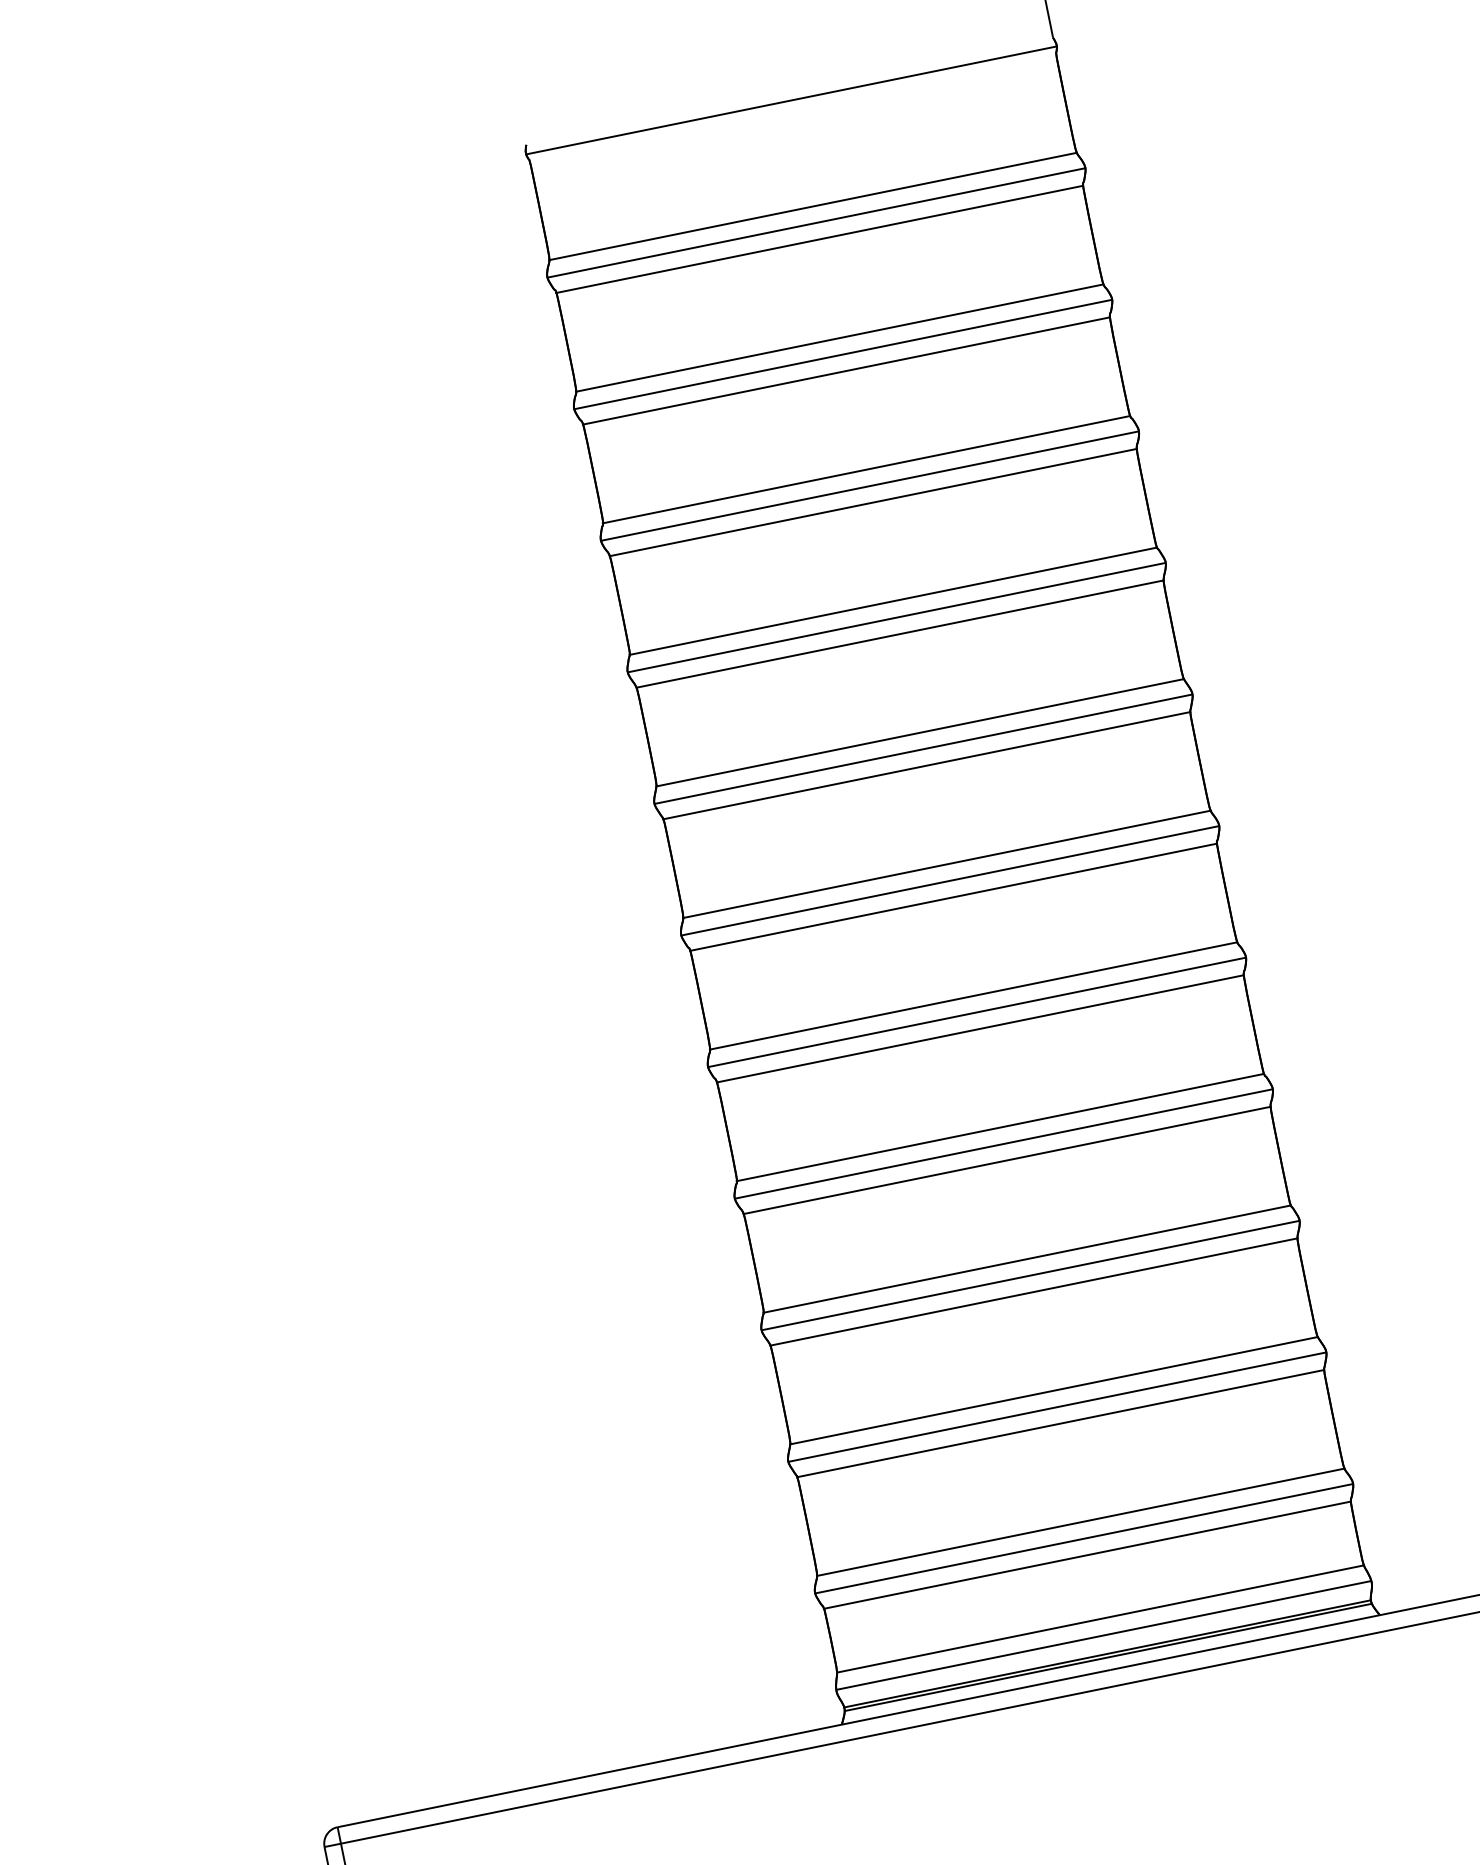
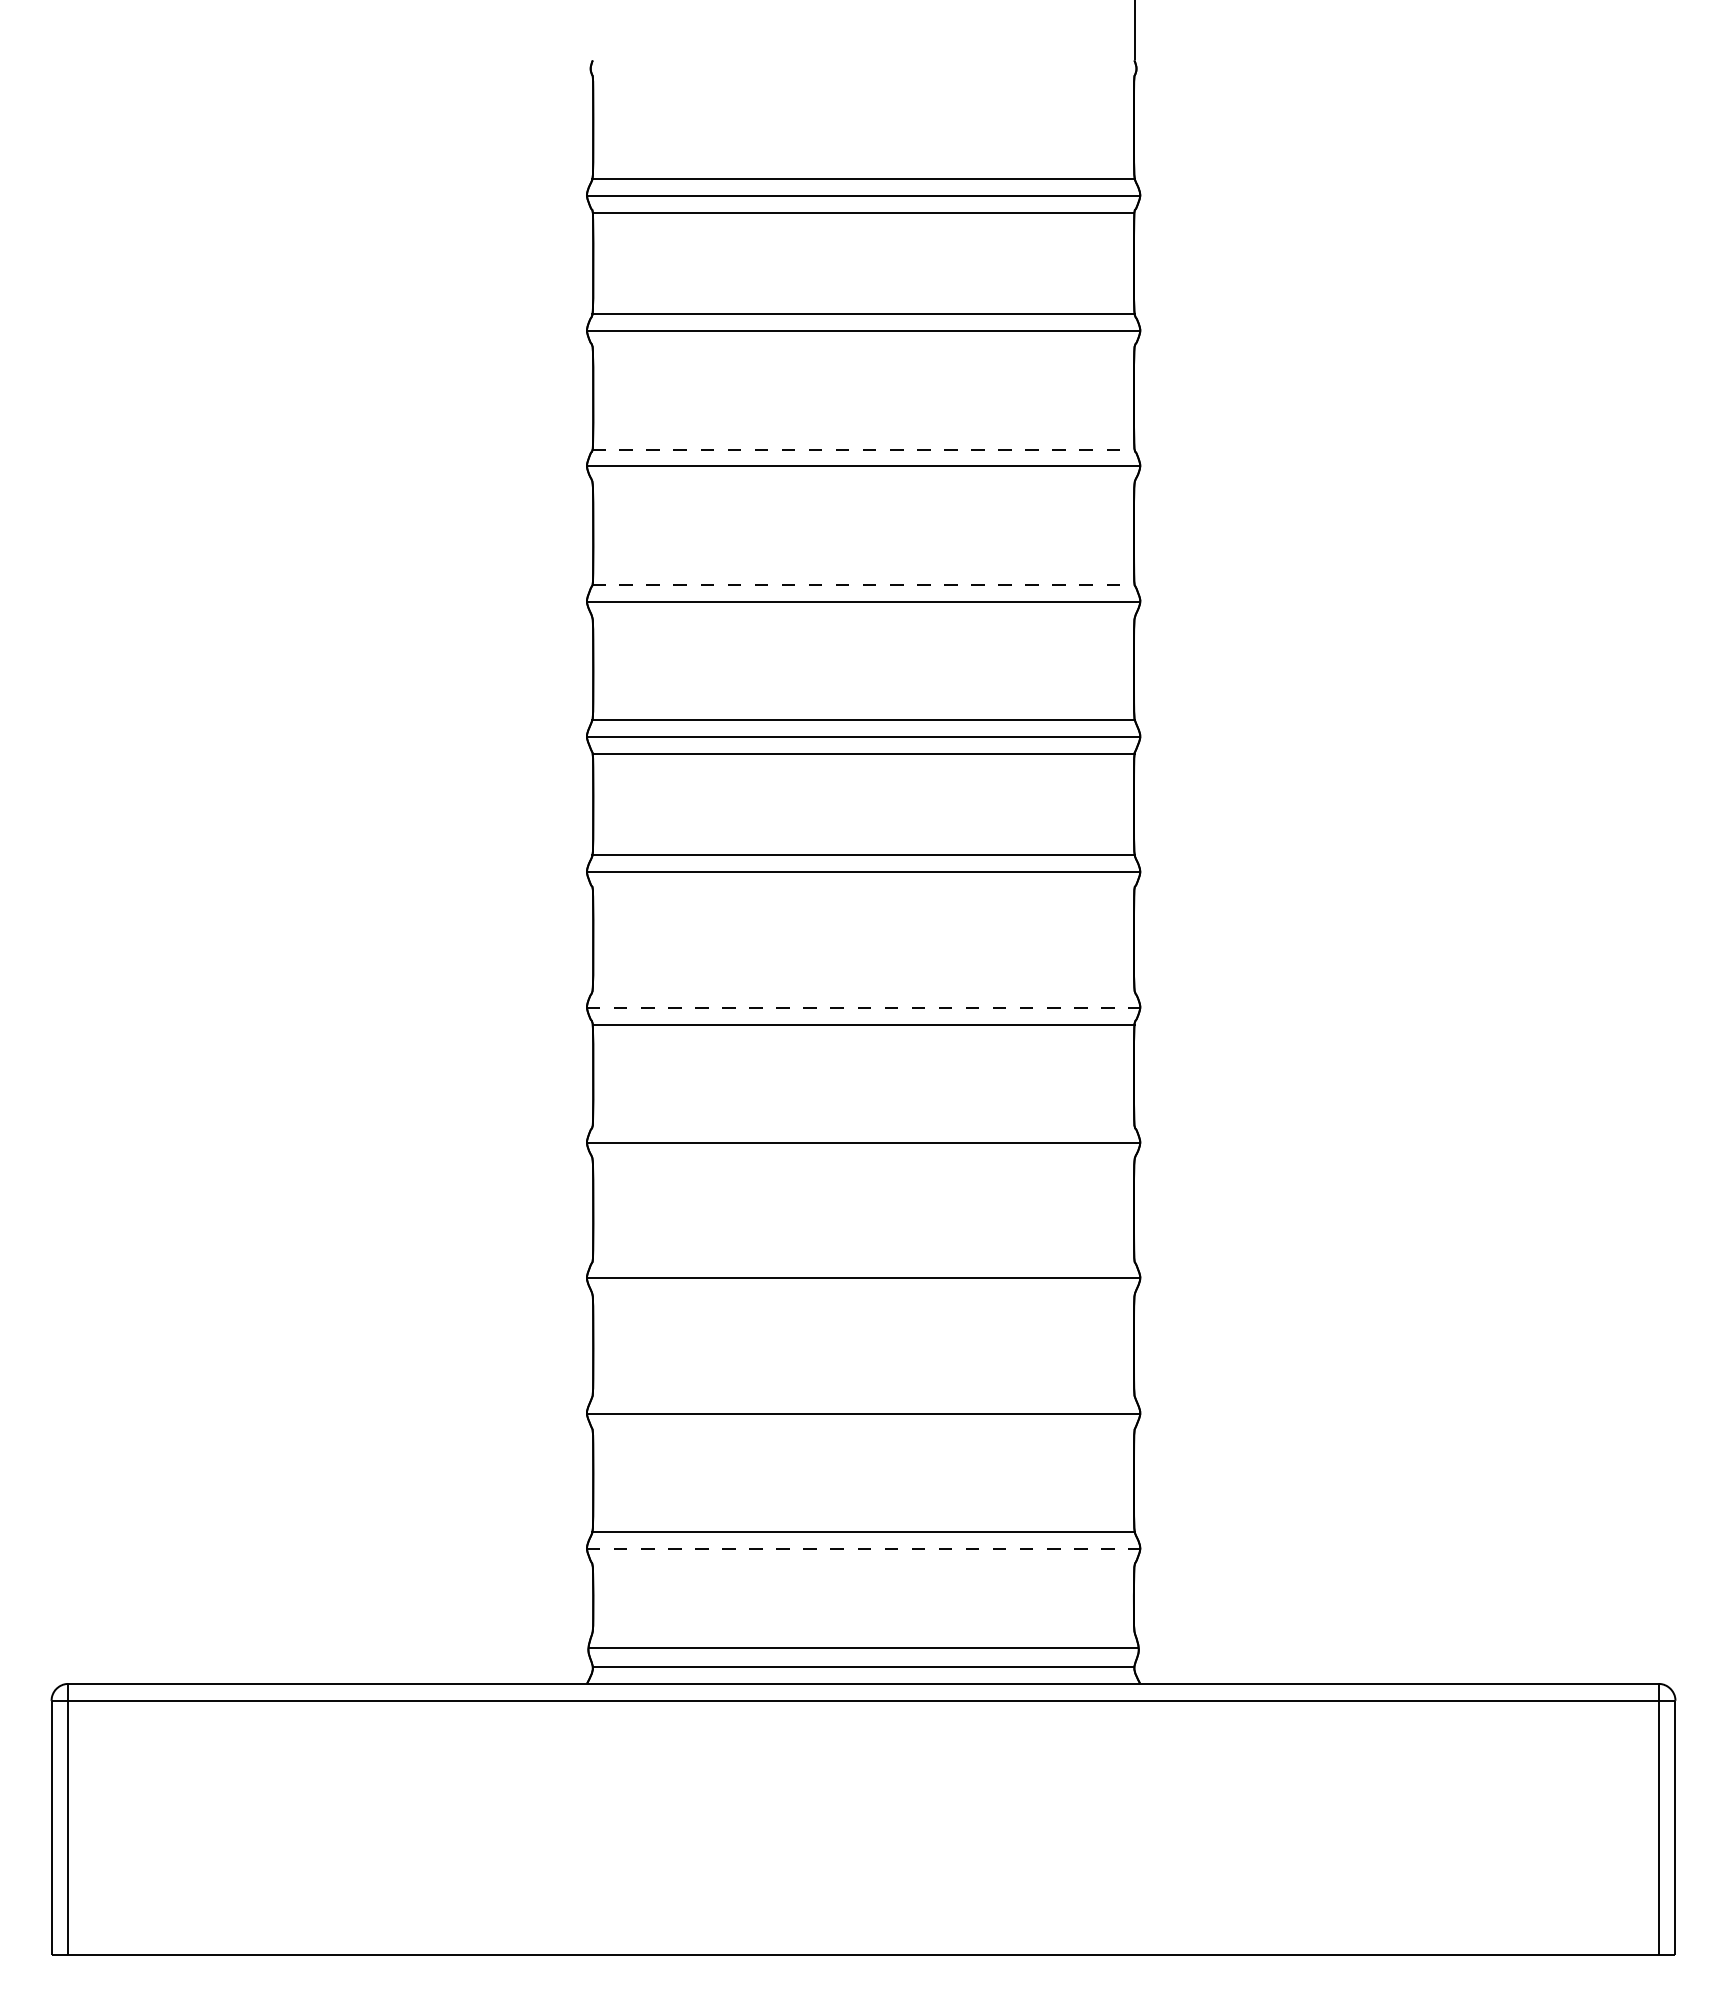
line: (791, 100) -> (863, 69), removed
line: (846, 371) -> (863, 348), removed
line: (866, 469) -> (863, 449), solid -> dashed
line: (873, 502) -> (863, 483), removed
line: (893, 600) -> (863, 584), solid -> dashed
line: (899, 633) -> (863, 618), removed
line: (953, 897) -> (863, 889), removed
line: (973, 995) -> (863, 990), removed
line: (976, 1012) -> (863, 1007), solid -> dashed
line: (1000, 1127) -> (863, 1126), removed
line: (1006, 1159) -> (863, 1159), removed
line: (1027, 1259) -> (863, 1261), removed
line: (1033, 1292) -> (863, 1295), removed
line: (1053, 1390) -> (863, 1396), removed
line: (1060, 1423) -> (863, 1430), removed
line: (1084, 1539) -> (863, 1549), solid -> dashed
line: (1087, 1554) -> (863, 1565), removed
line: (1100, 1618) -> (863, 1631), removed
line: (1108, 1657) -> (863, 1671), removed

